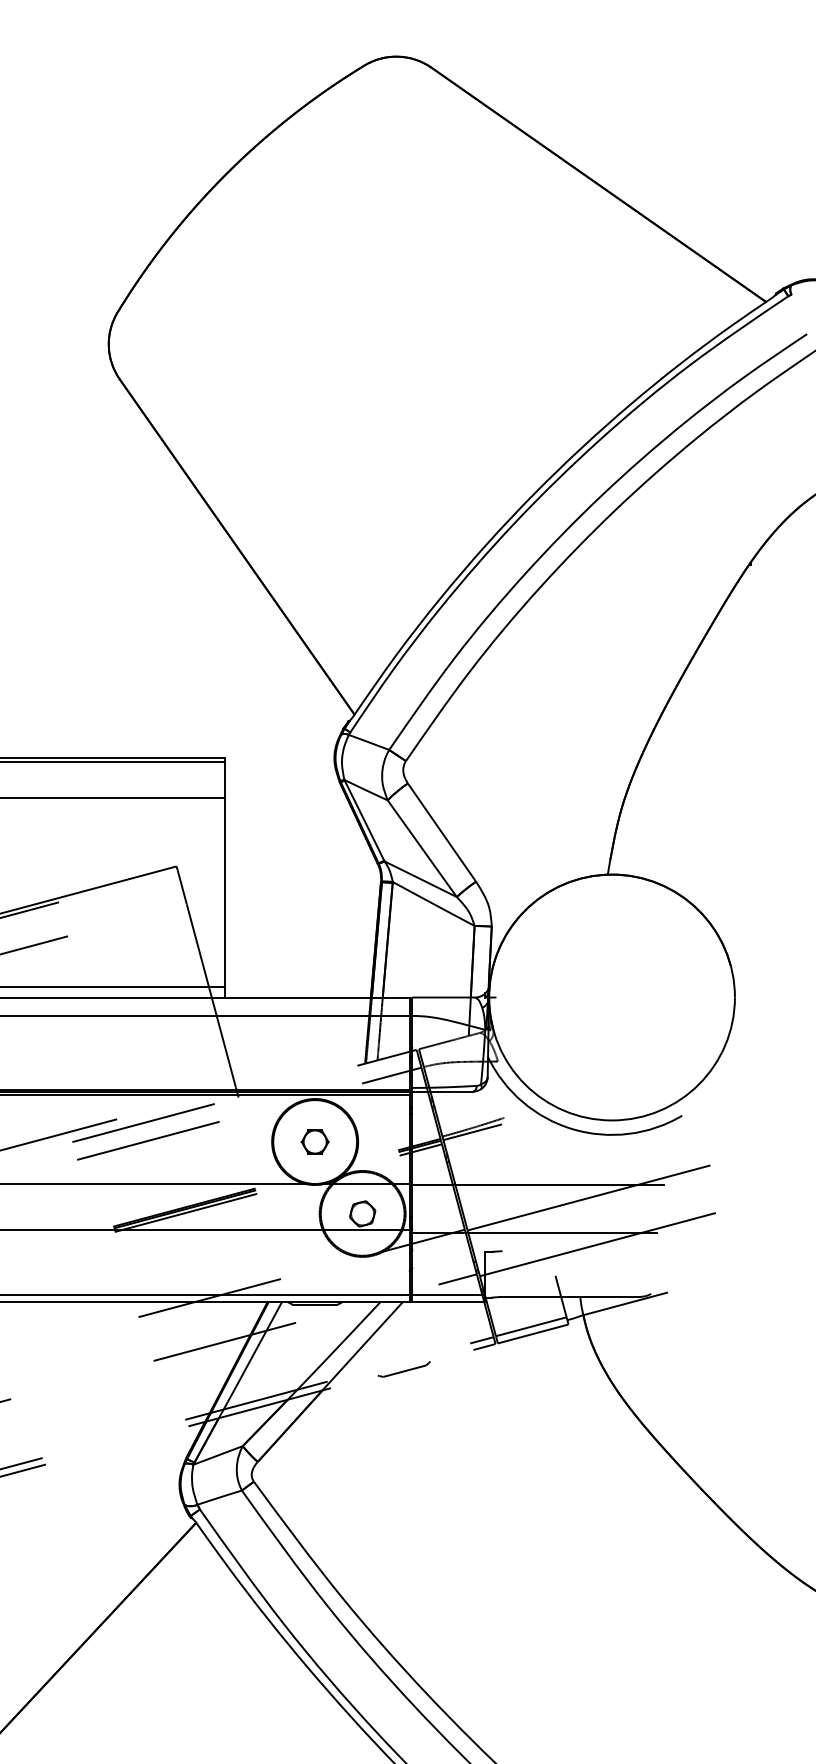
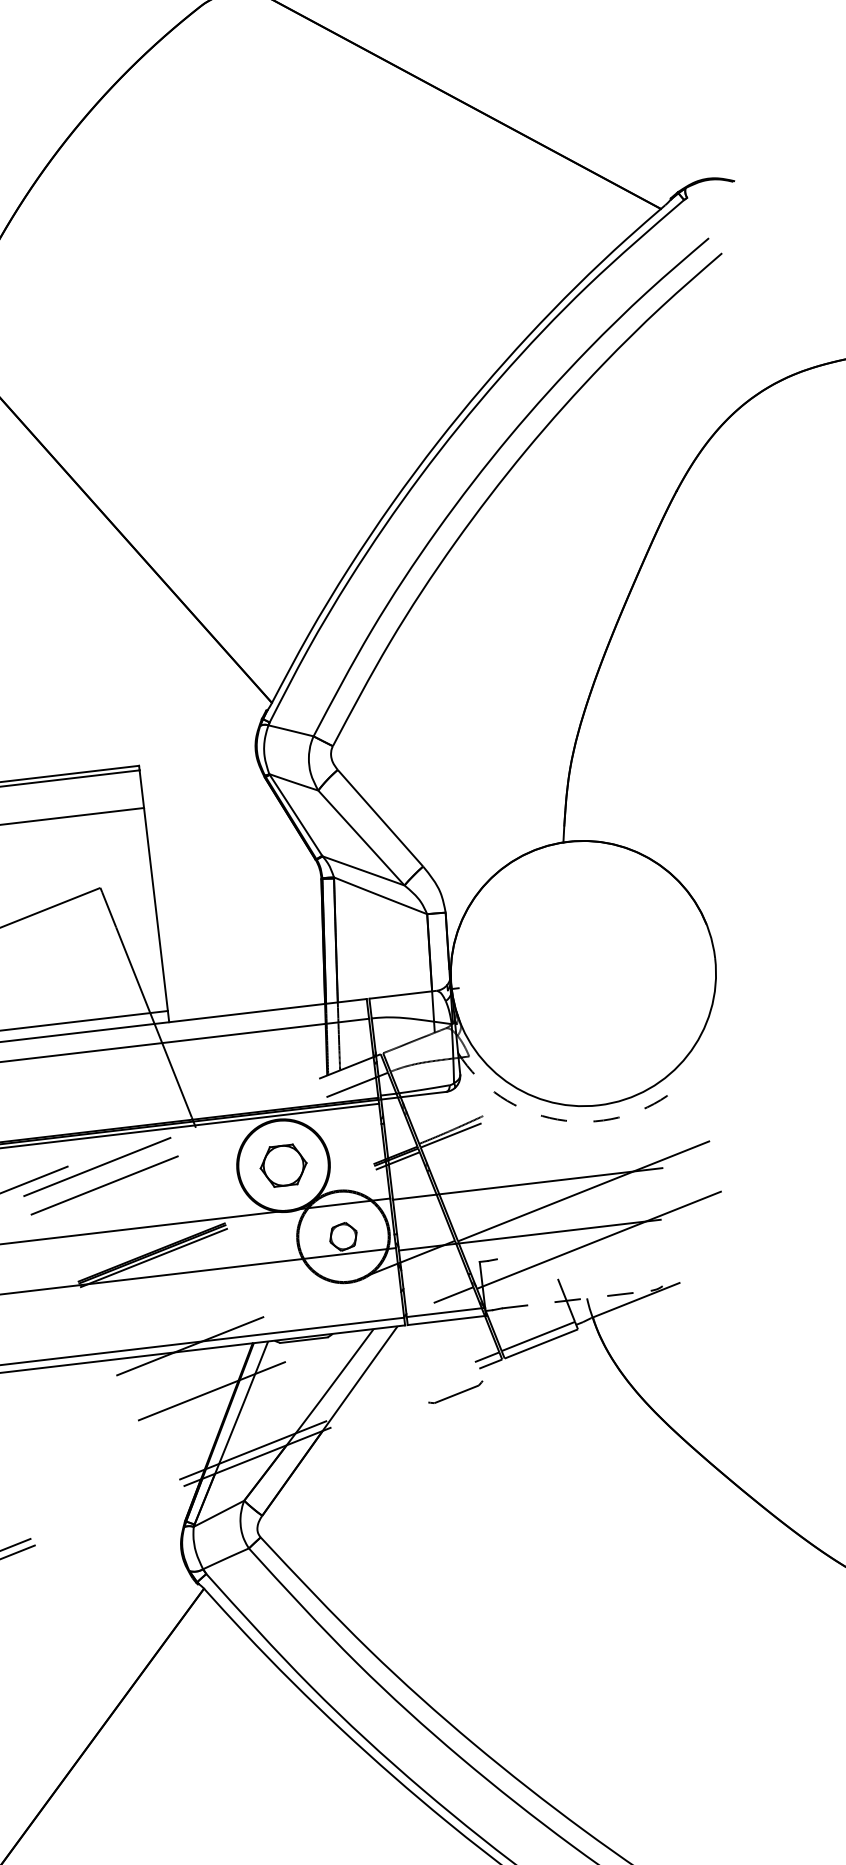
arc: (572, 1129) -> (557, 1119), solid -> dashed
part: (314, 1141) -> (282, 1165), size x1.6
line: (570, 1296) -> (576, 1299), solid -> dashed
part: (403, 1369) -> (455, 1392), moved

